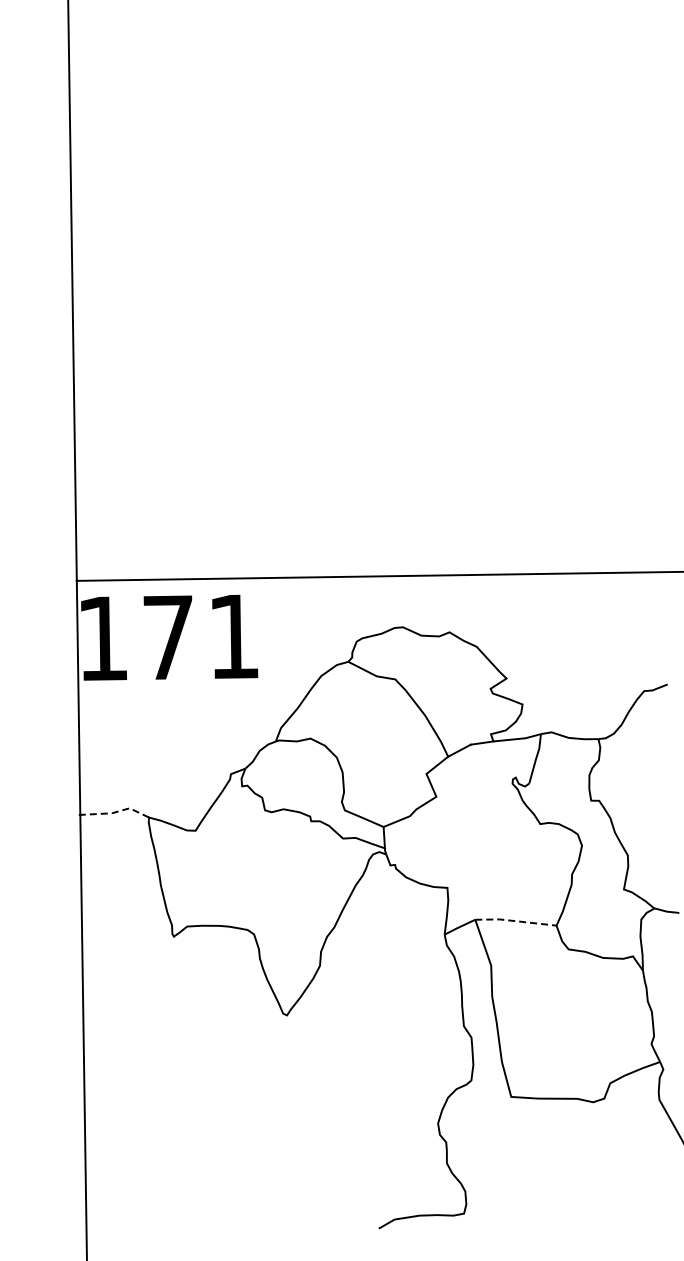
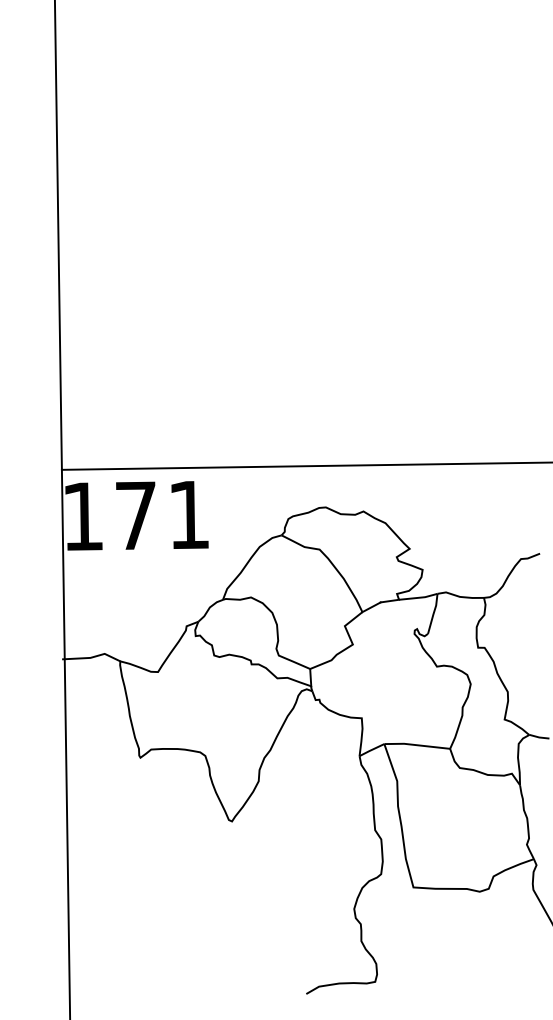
line: (113, 812) -> (91, 657), dashed -> solid
line: (515, 921) -> (416, 745), dashed -> solid

